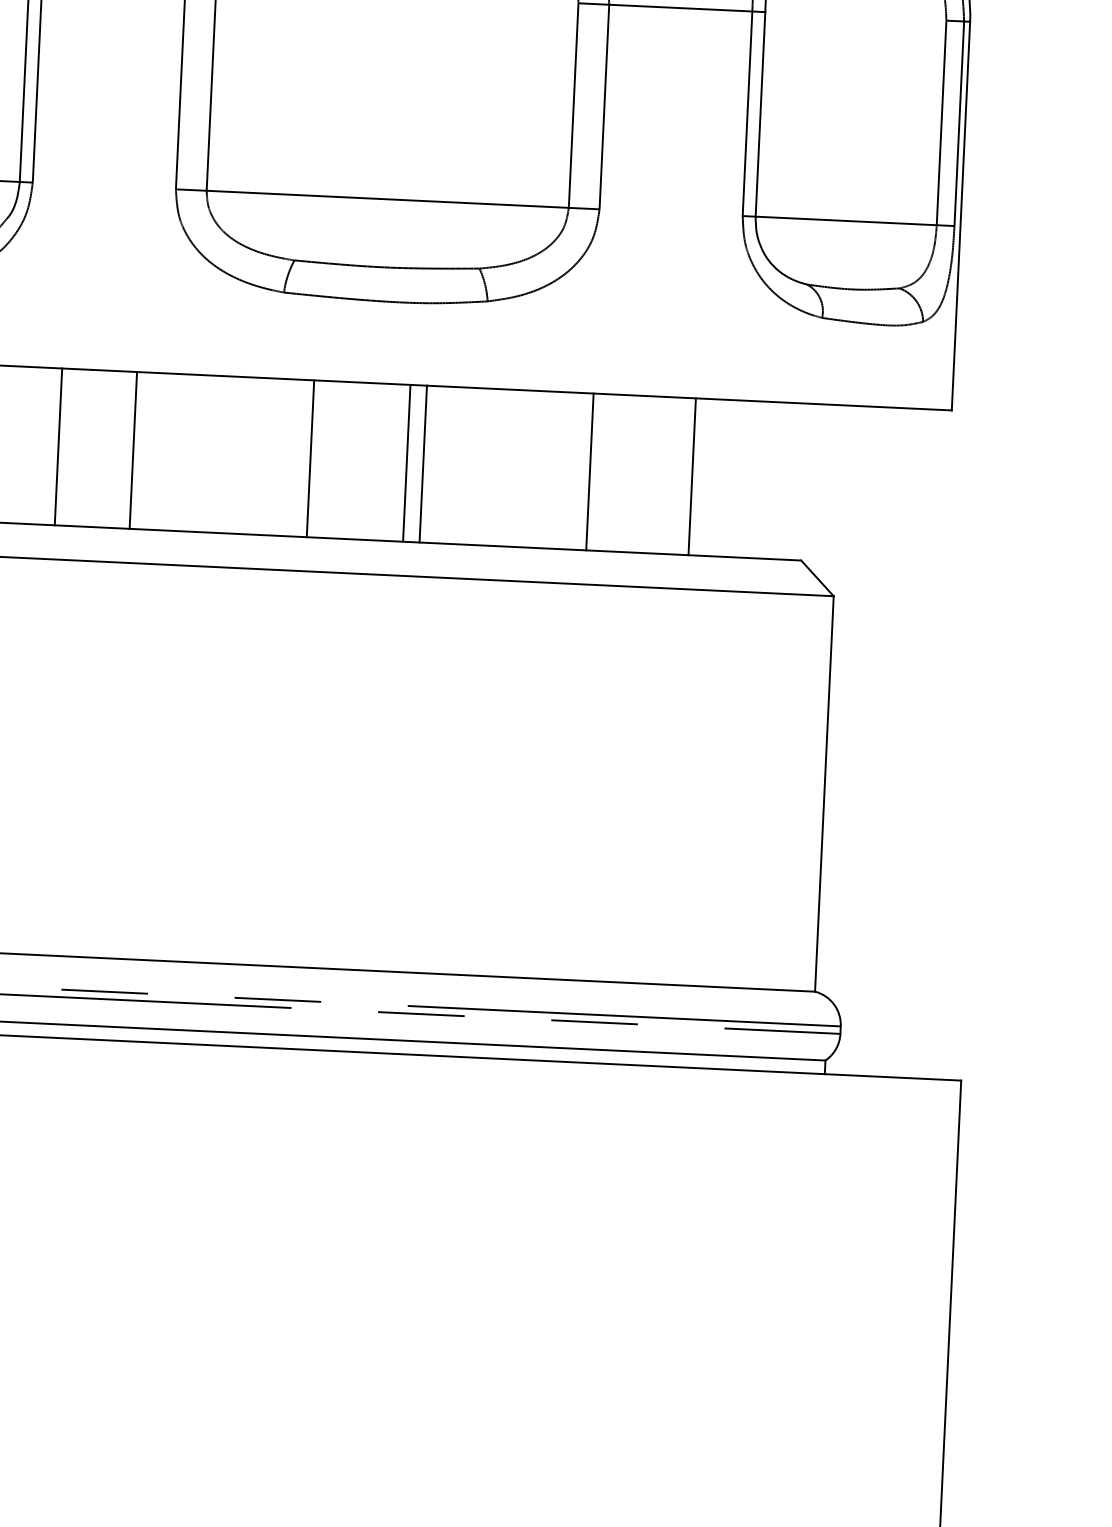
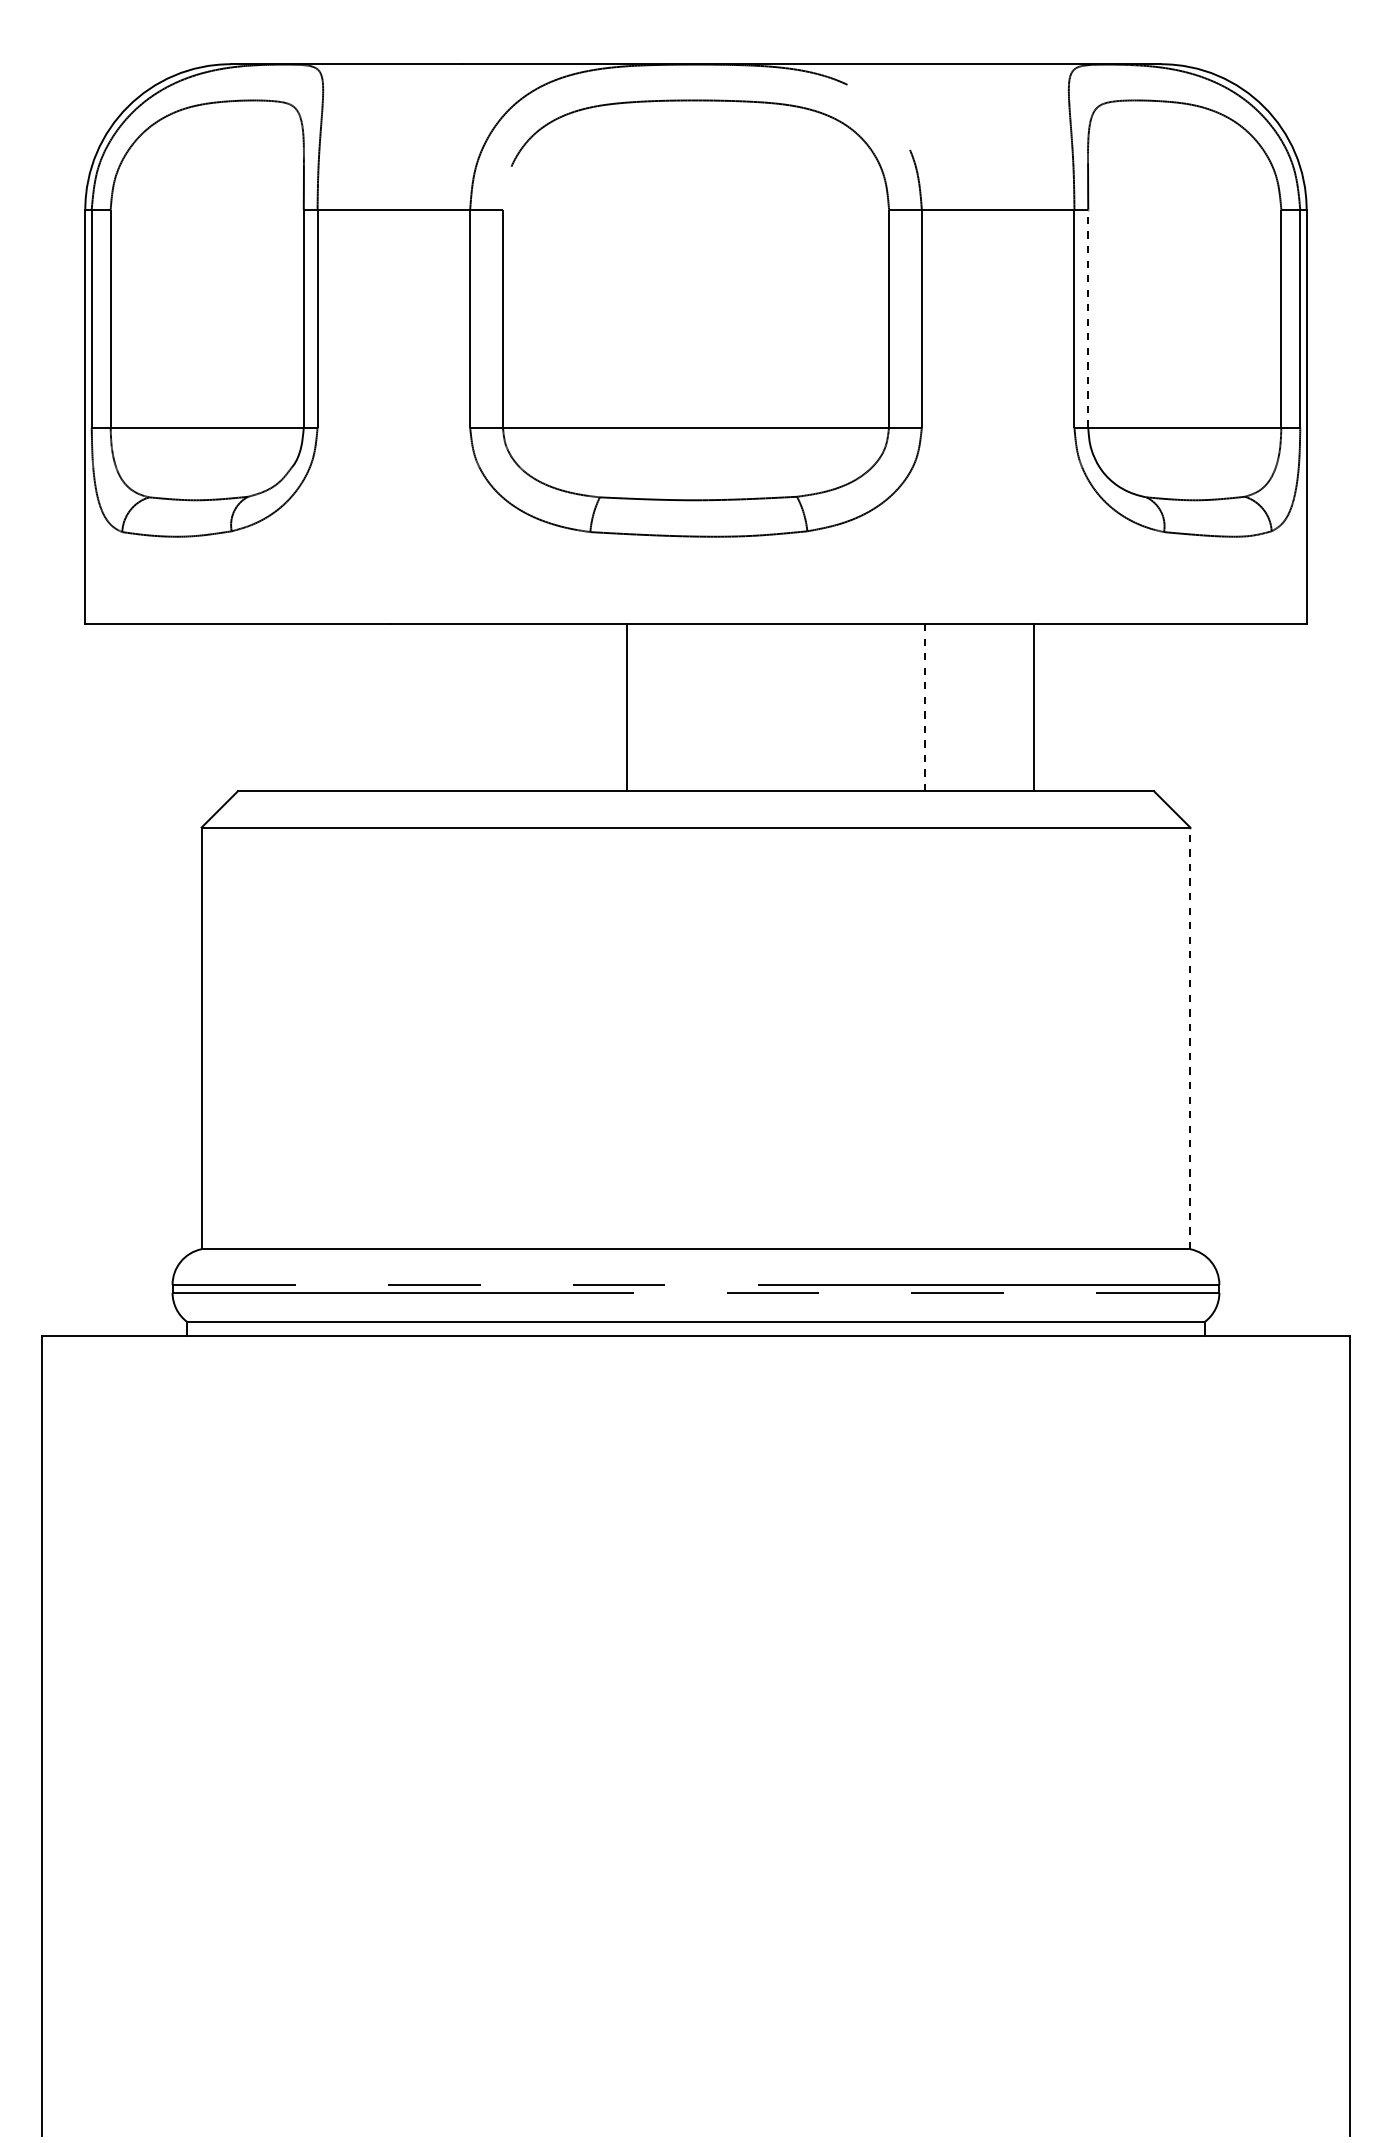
line: (760, 114) -> (1088, 318), solid -> dashed
line: (58, 446) -> (358, 707), removed
line: (132, 450) -> (437, 707), removed
line: (406, 463) -> (729, 707), removed
line: (423, 464) -> (747, 707), removed
line: (589, 471) -> (924, 707), solid -> dashed
line: (824, 794) -> (1190, 1038), solid -> dashed

